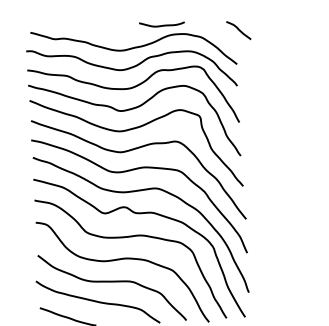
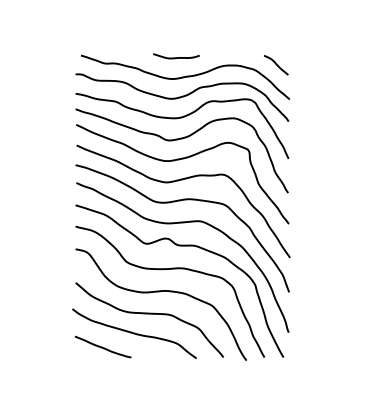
curve: (162, 25) -> (176, 57), moved
curve: (239, 30) -> (276, 65), moved

